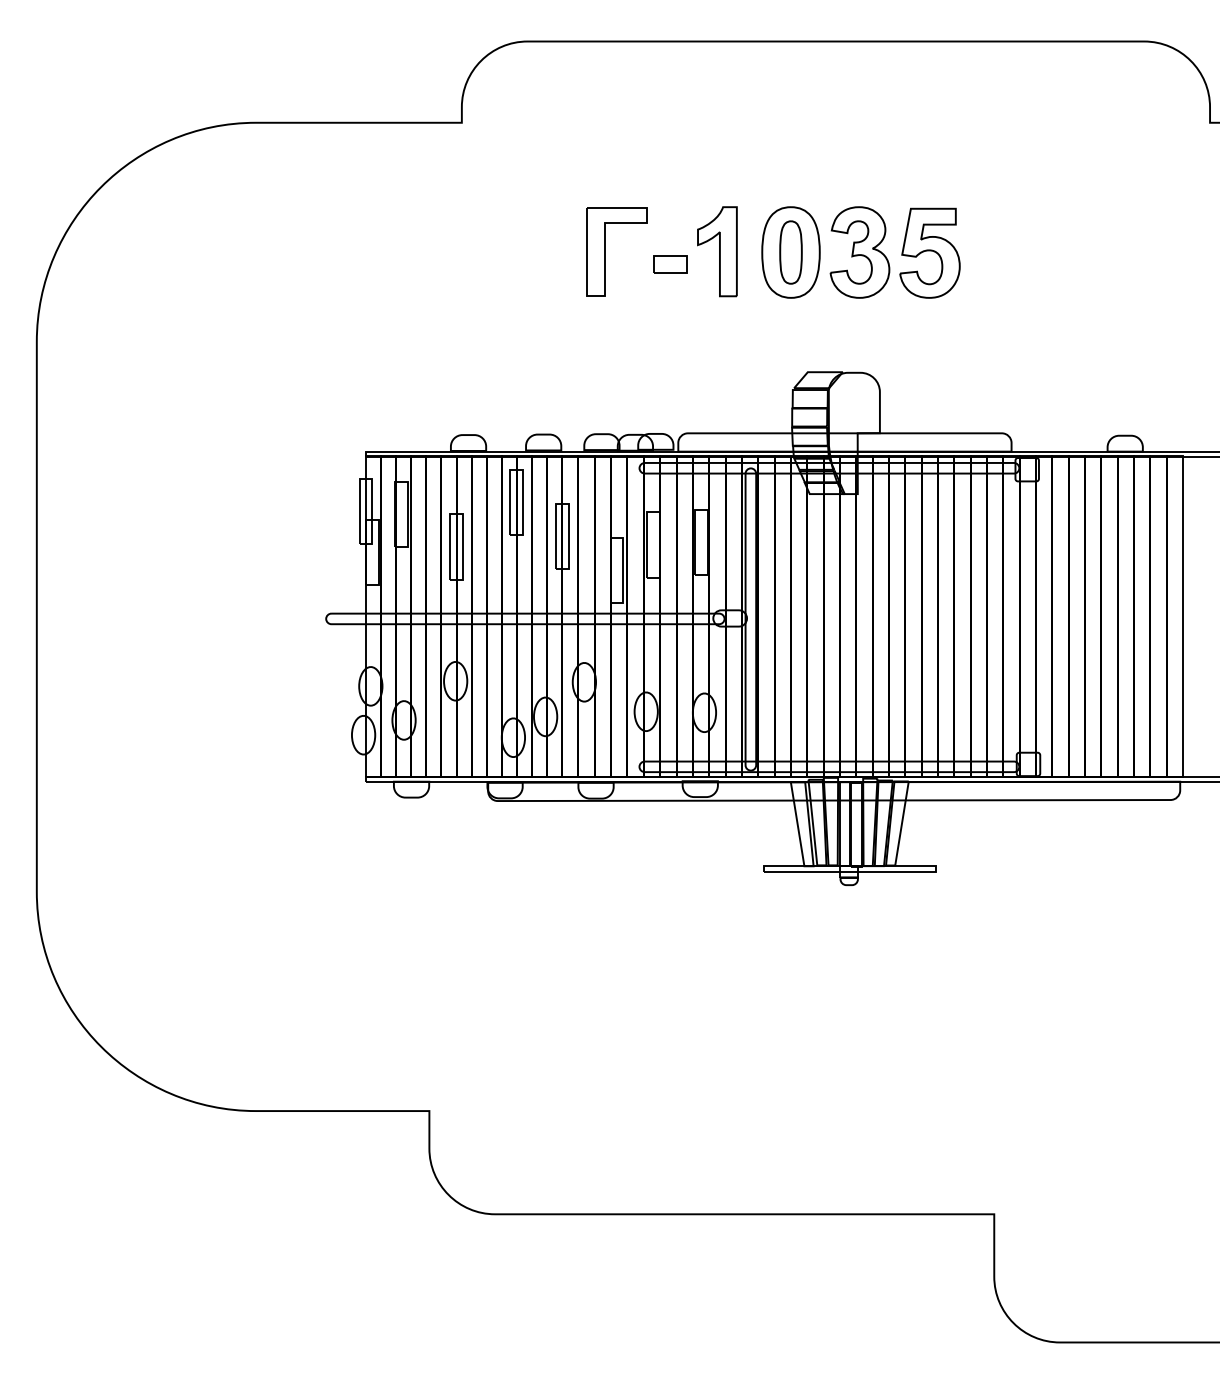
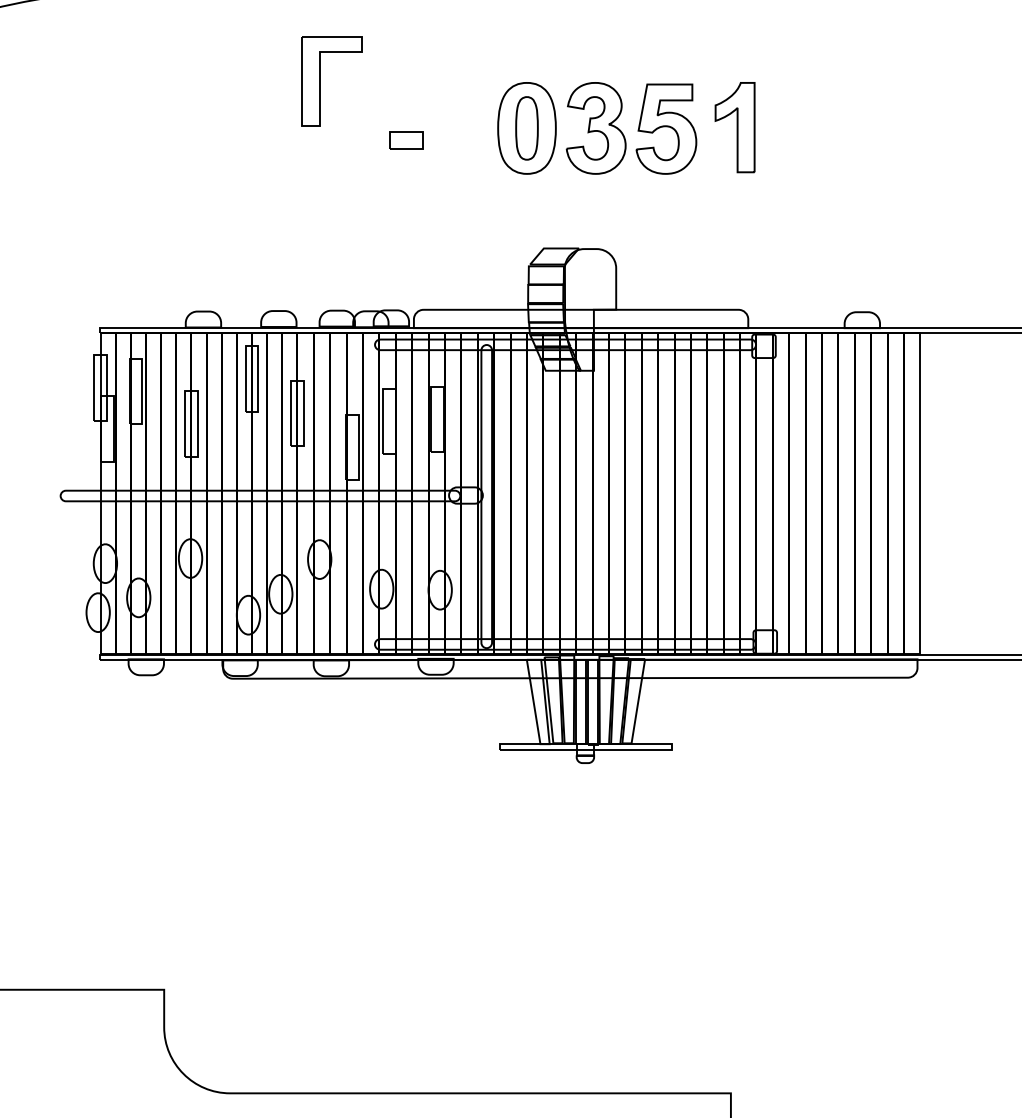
part: (605, 251) -> (320, 81), moved
part: (717, 251) -> (735, 127), moved

